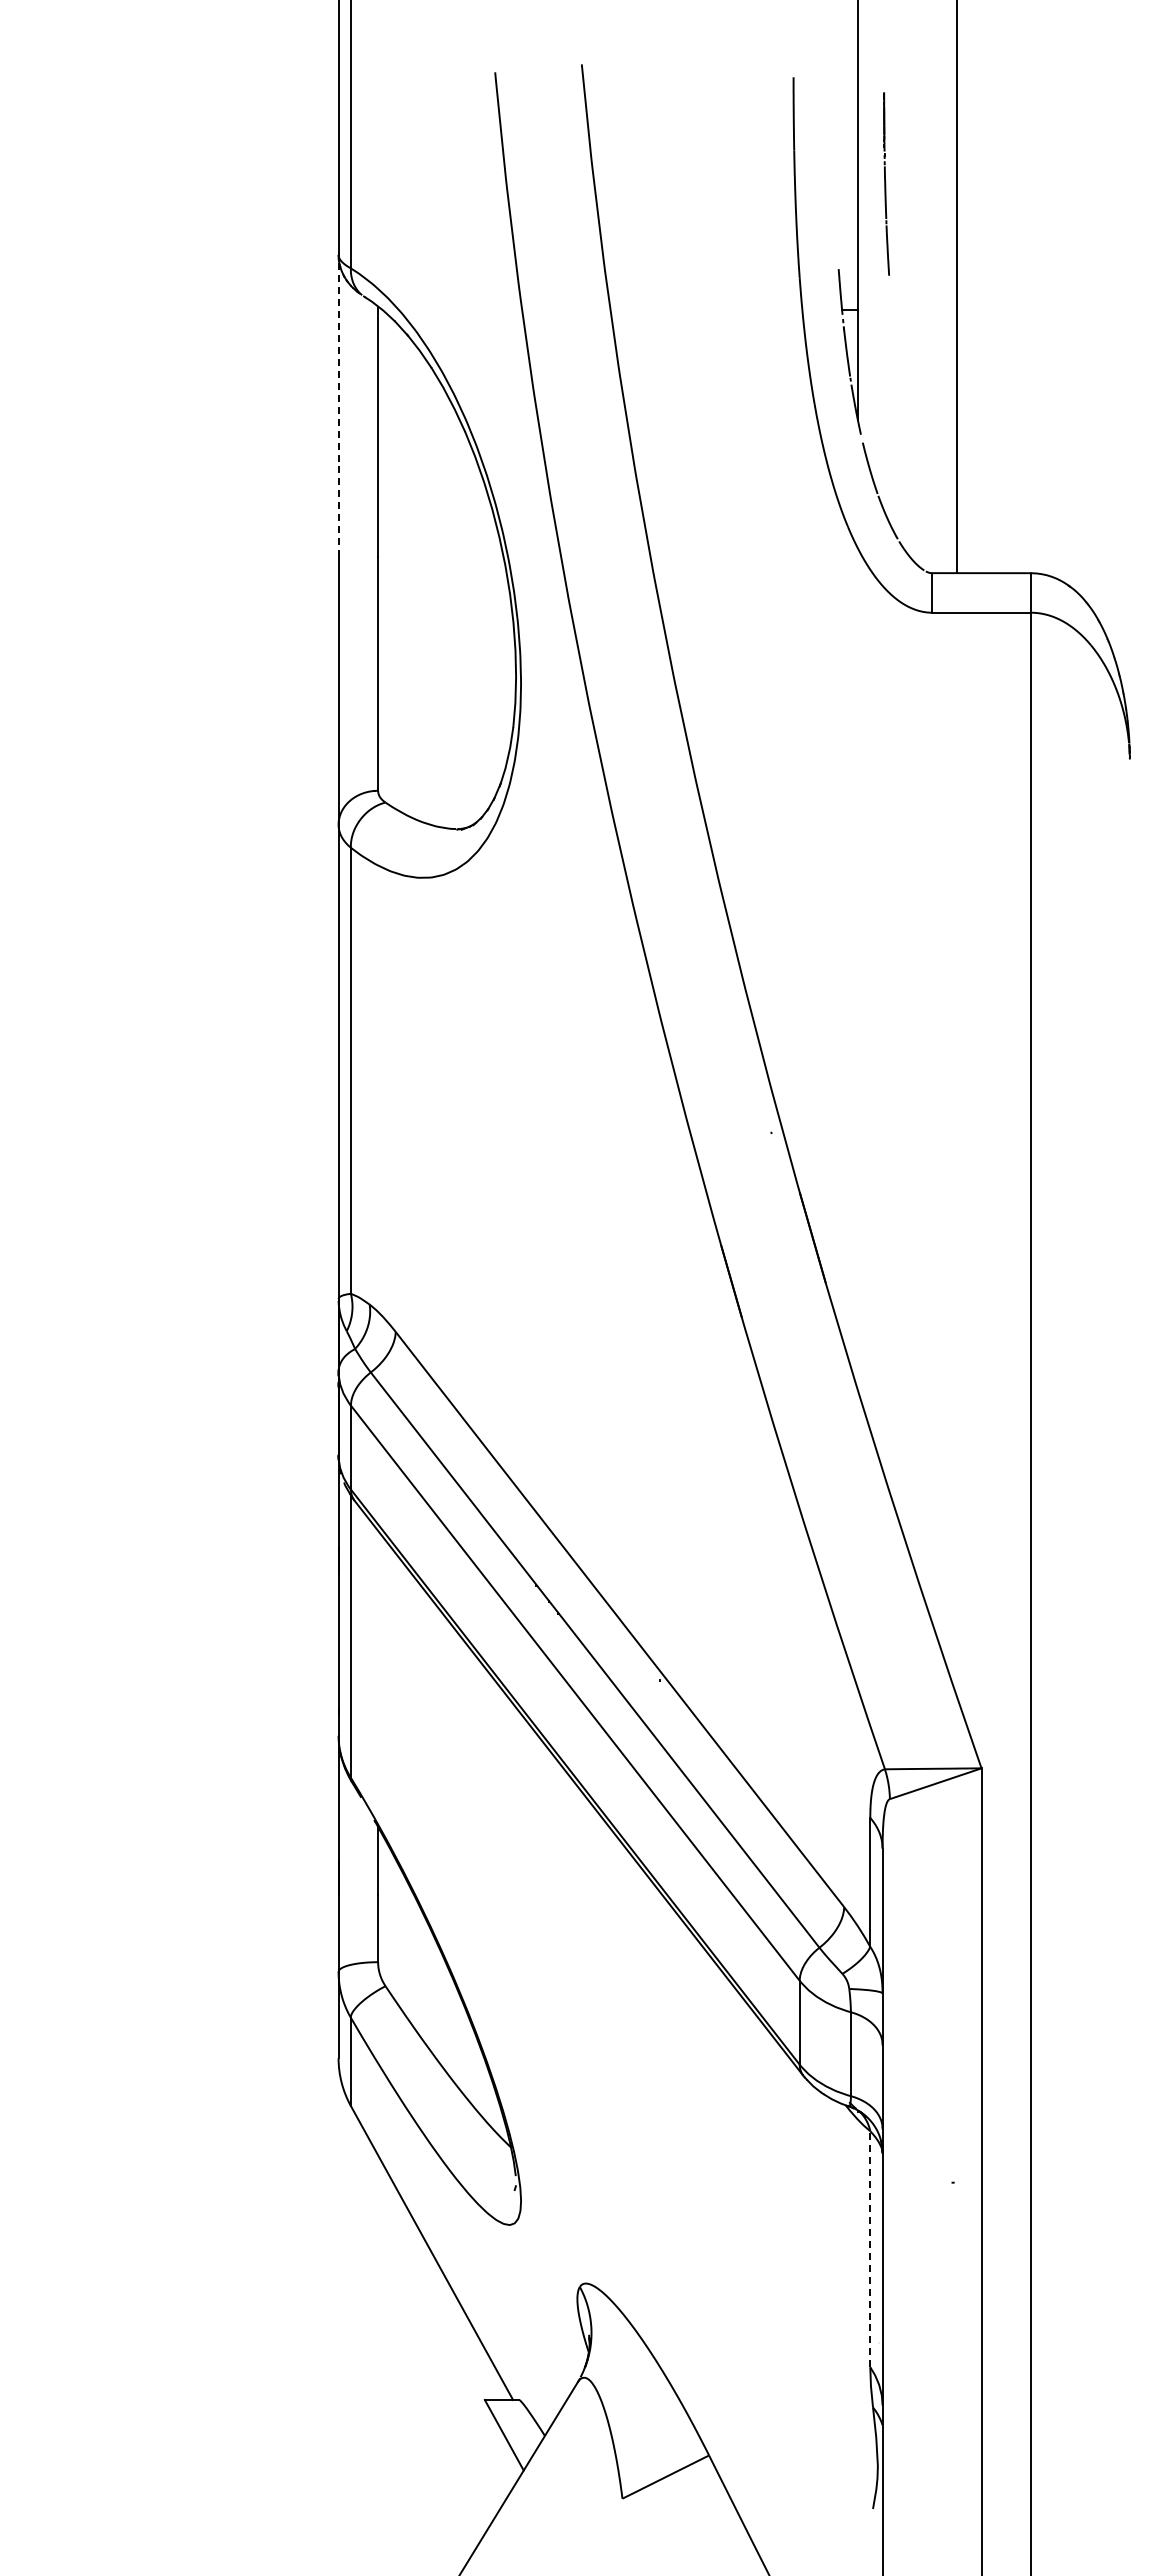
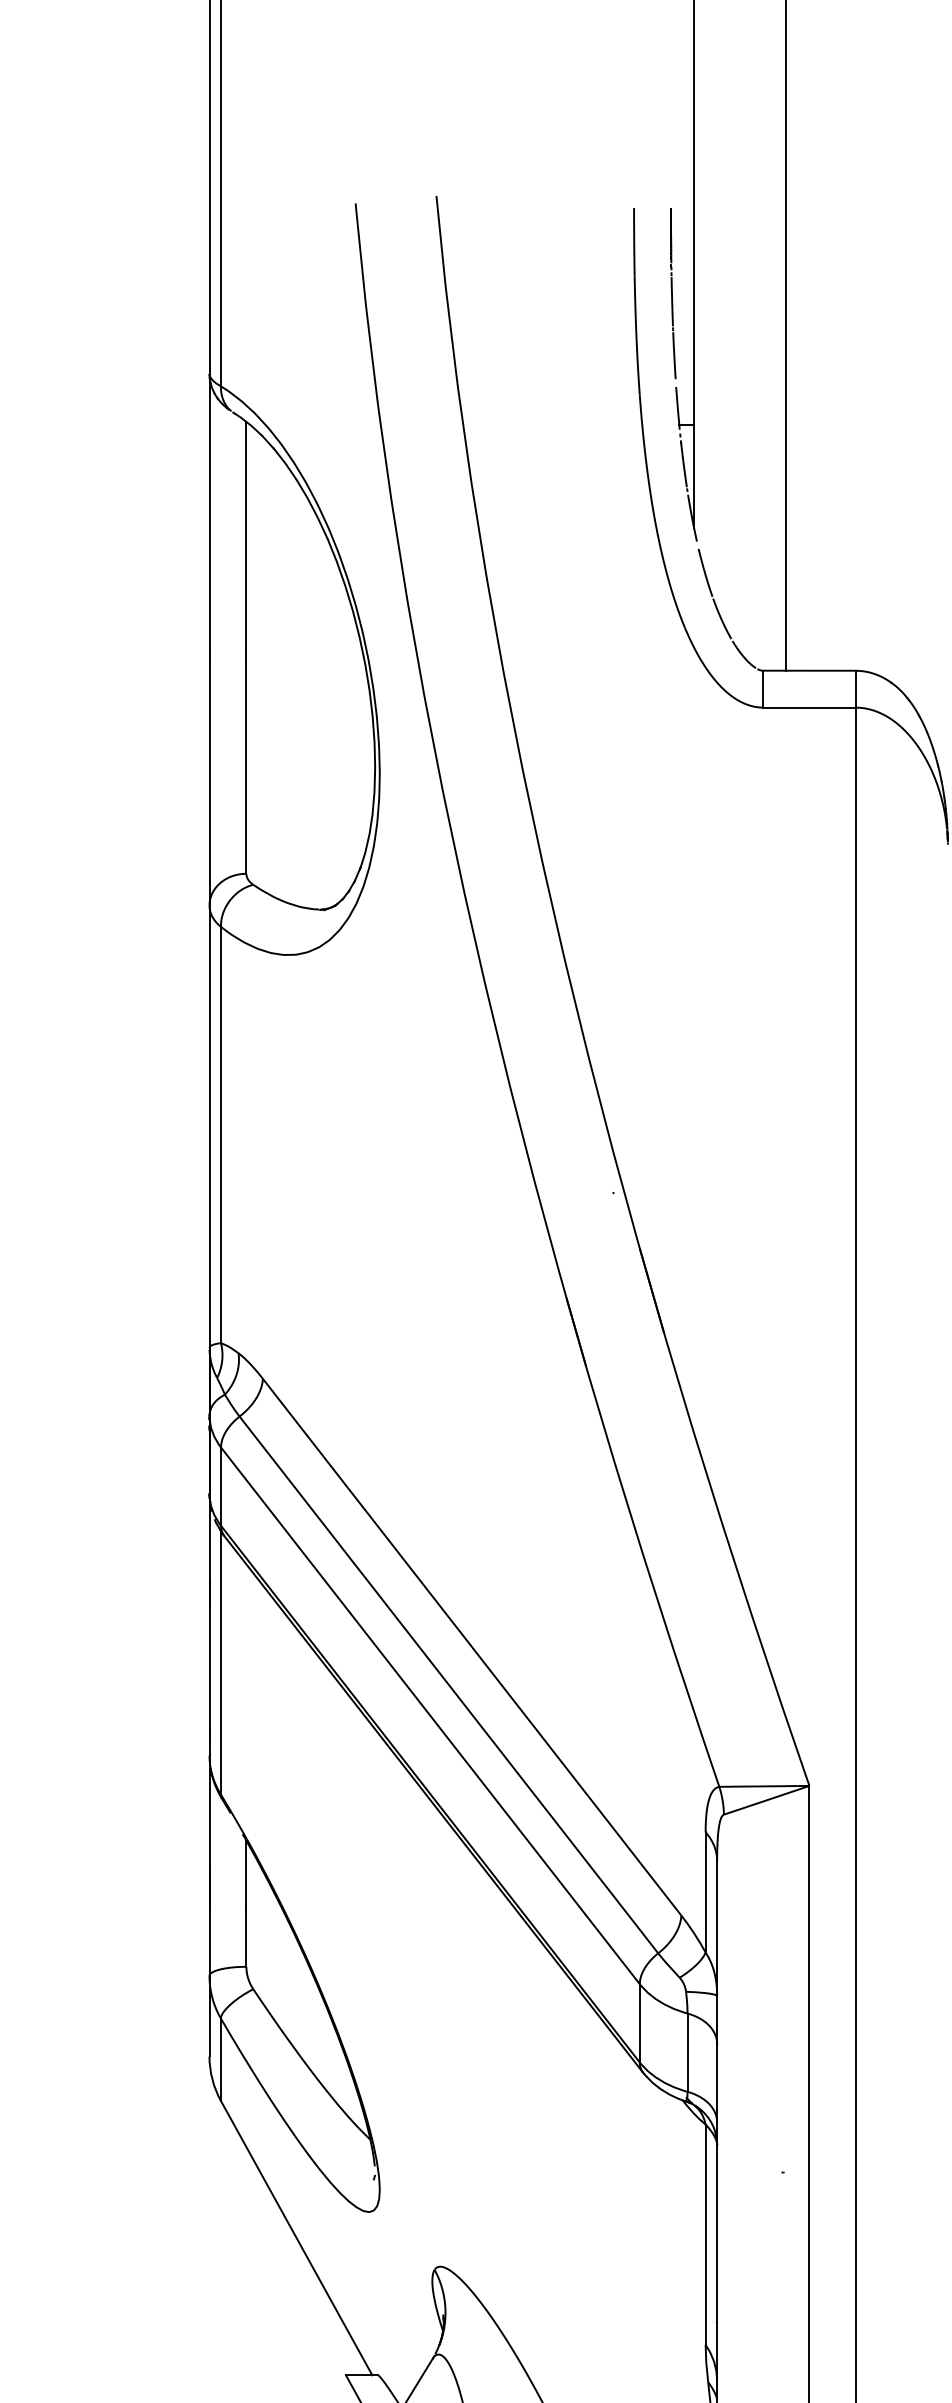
part: (886, 183) -> (673, 293), moved
line: (338, 402) -> (209, 511), dashed -> solid
line: (870, 2248) -> (705, 2233), dashed -> solid

